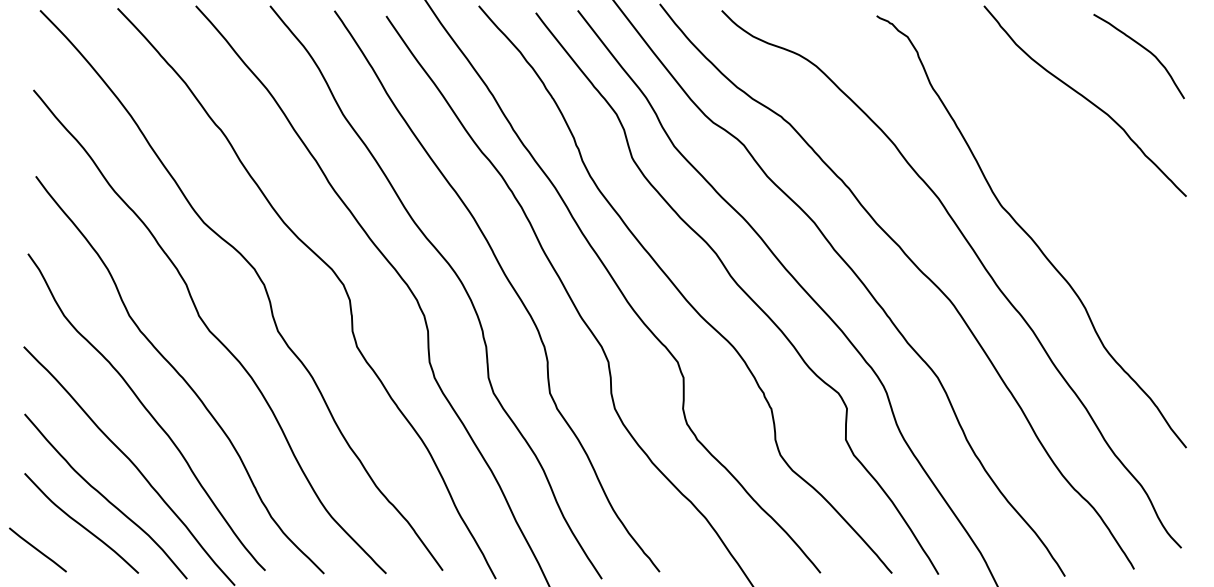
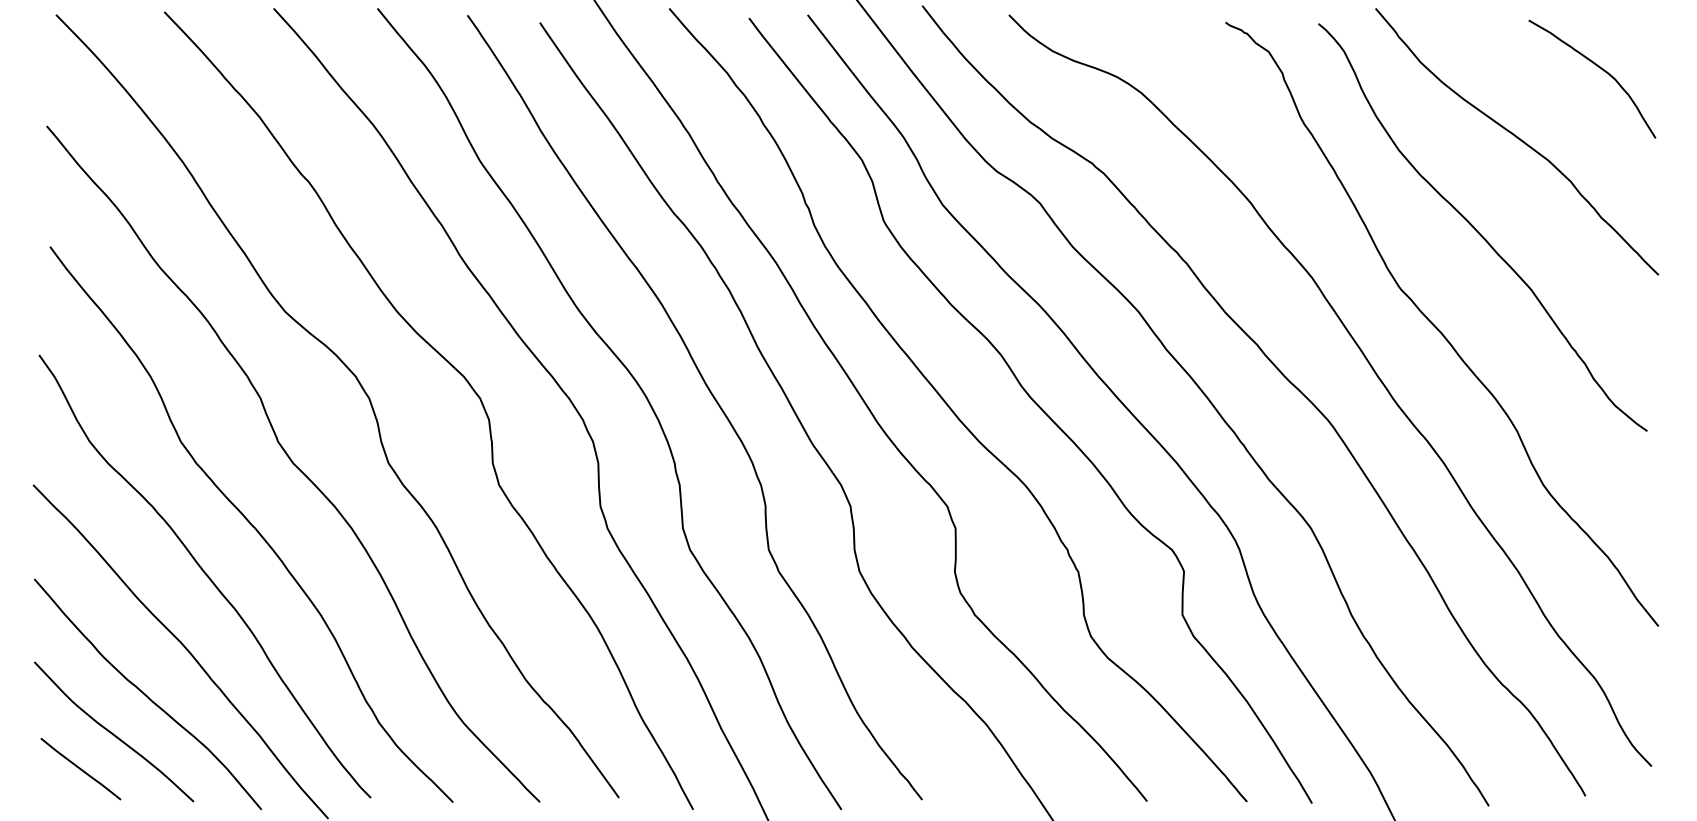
curve: (1057, 164) -> (1478, 230), added
line: (37, 549) -> (80, 768), moved

